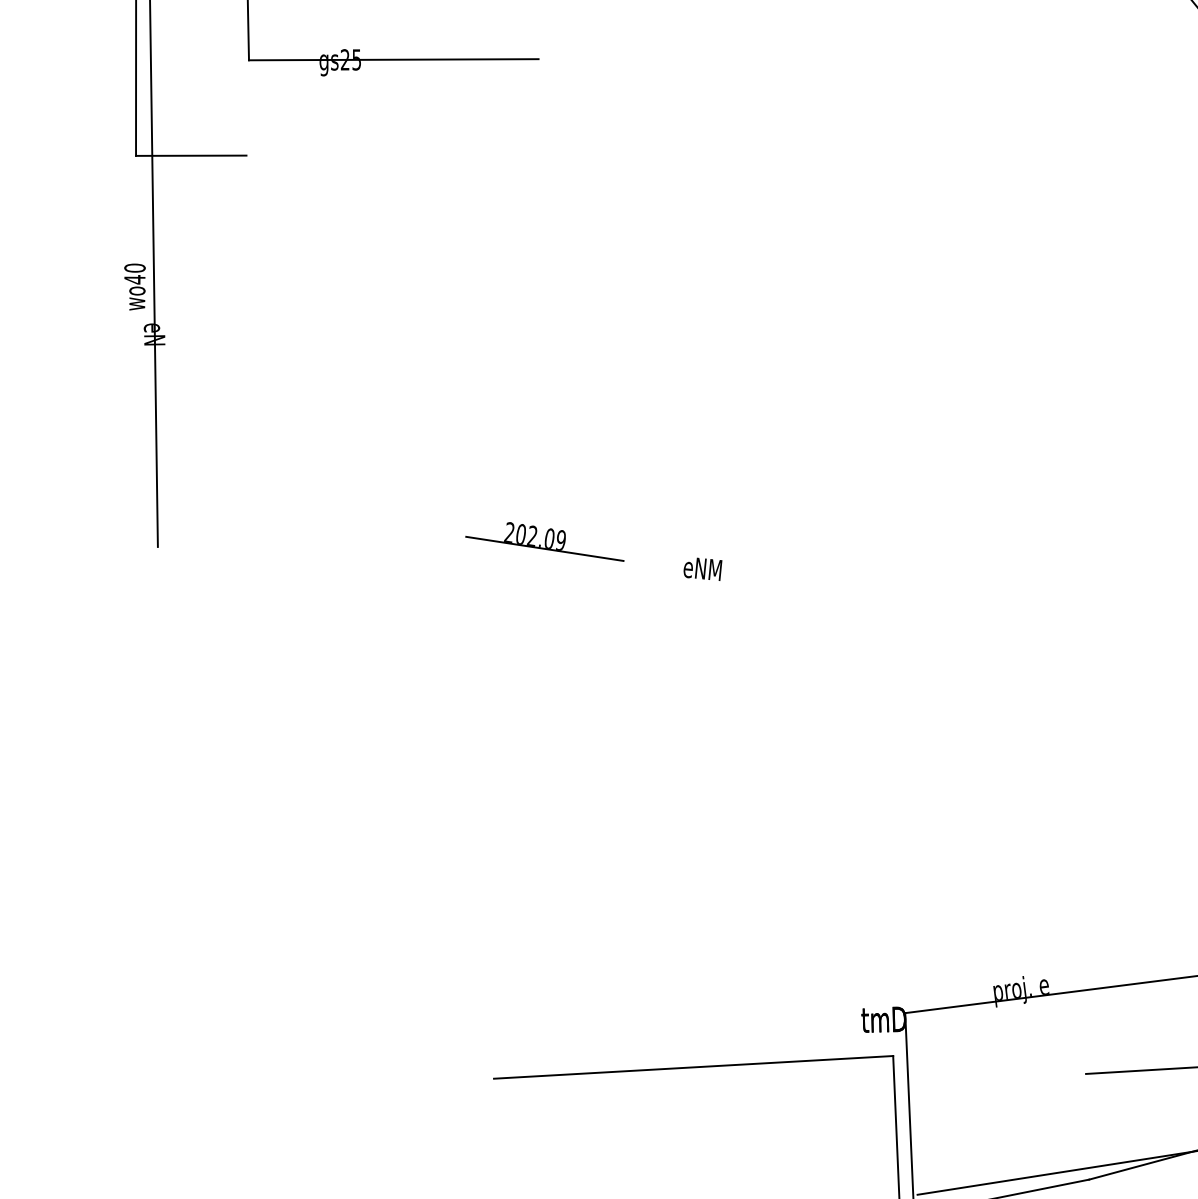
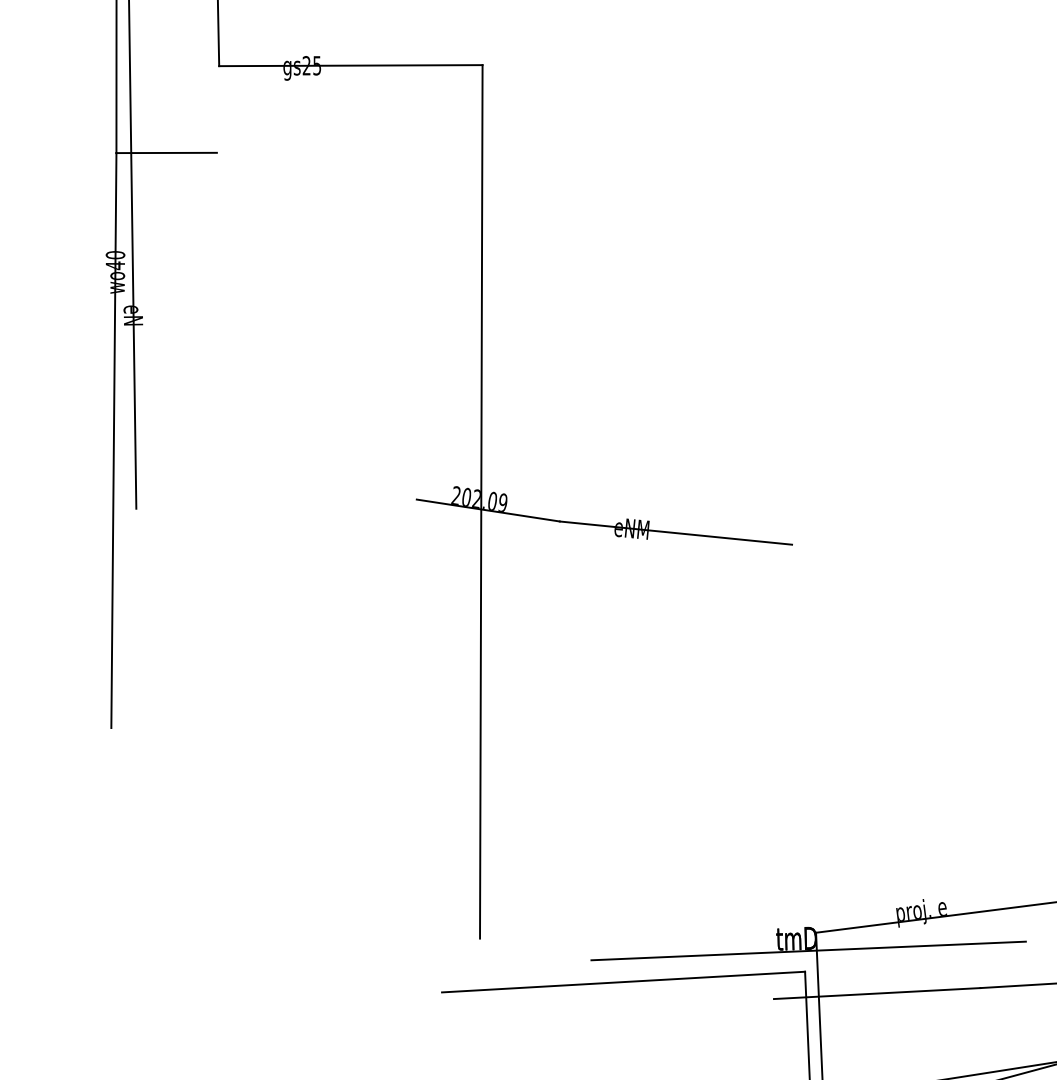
line: (133, 471) -> (114, 440), added
line: (536, 539) -> (480, 501), added
line: (750, 573) -> (675, 532), added
line: (896, 1032) -> (808, 950), added
line: (972, 1079) -> (877, 993), added

